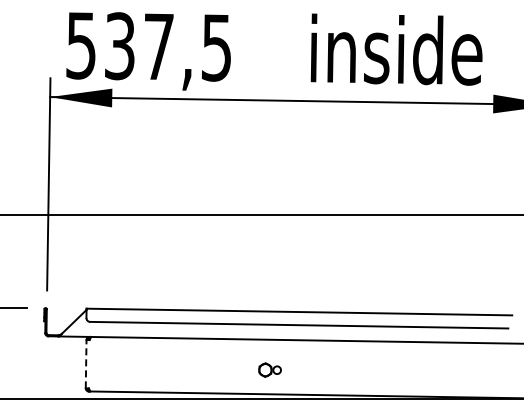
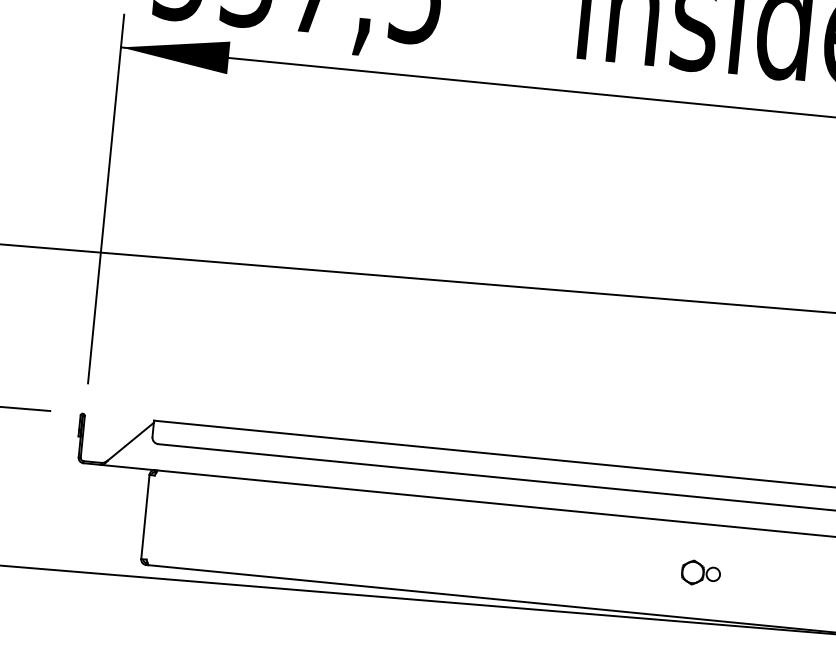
line: (86, 363) -> (146, 515), dashed -> solid
part: (269, 369) -> (700, 572), moved

